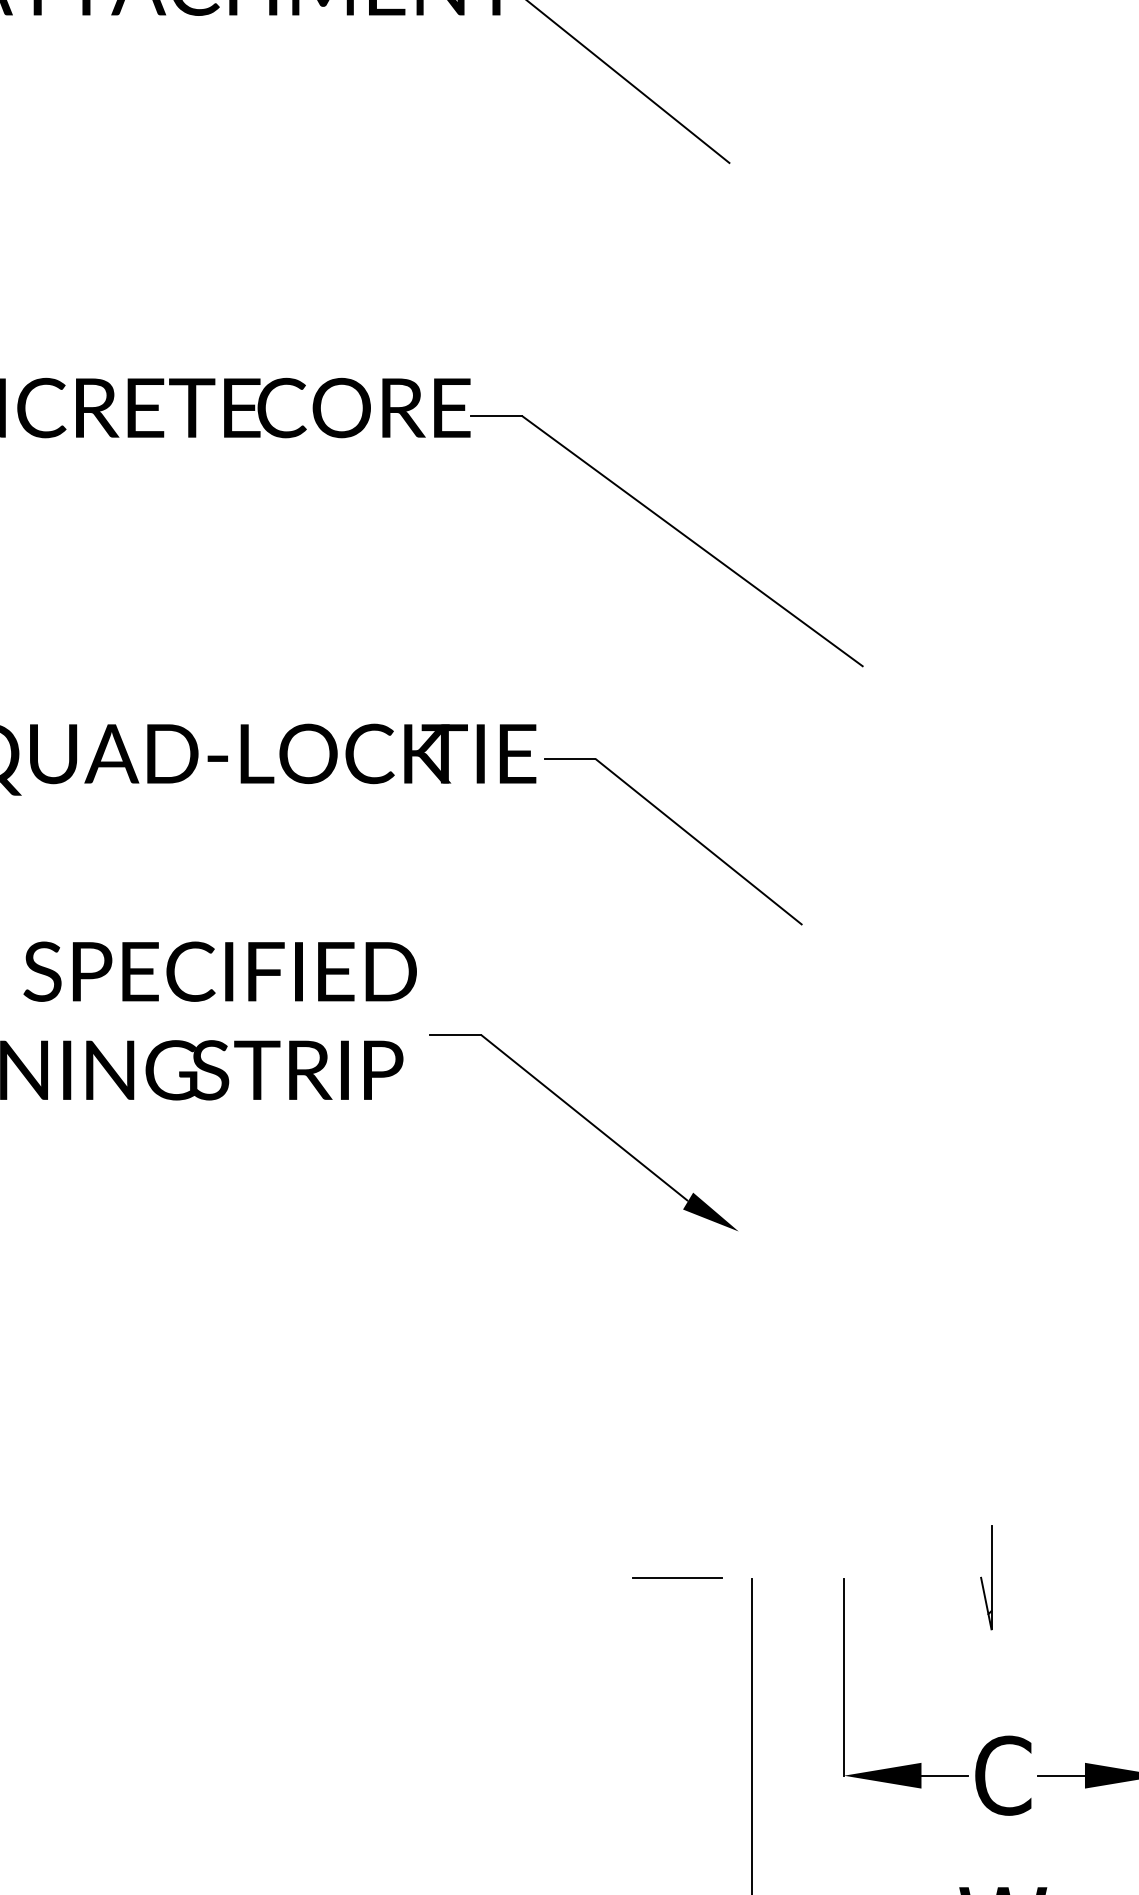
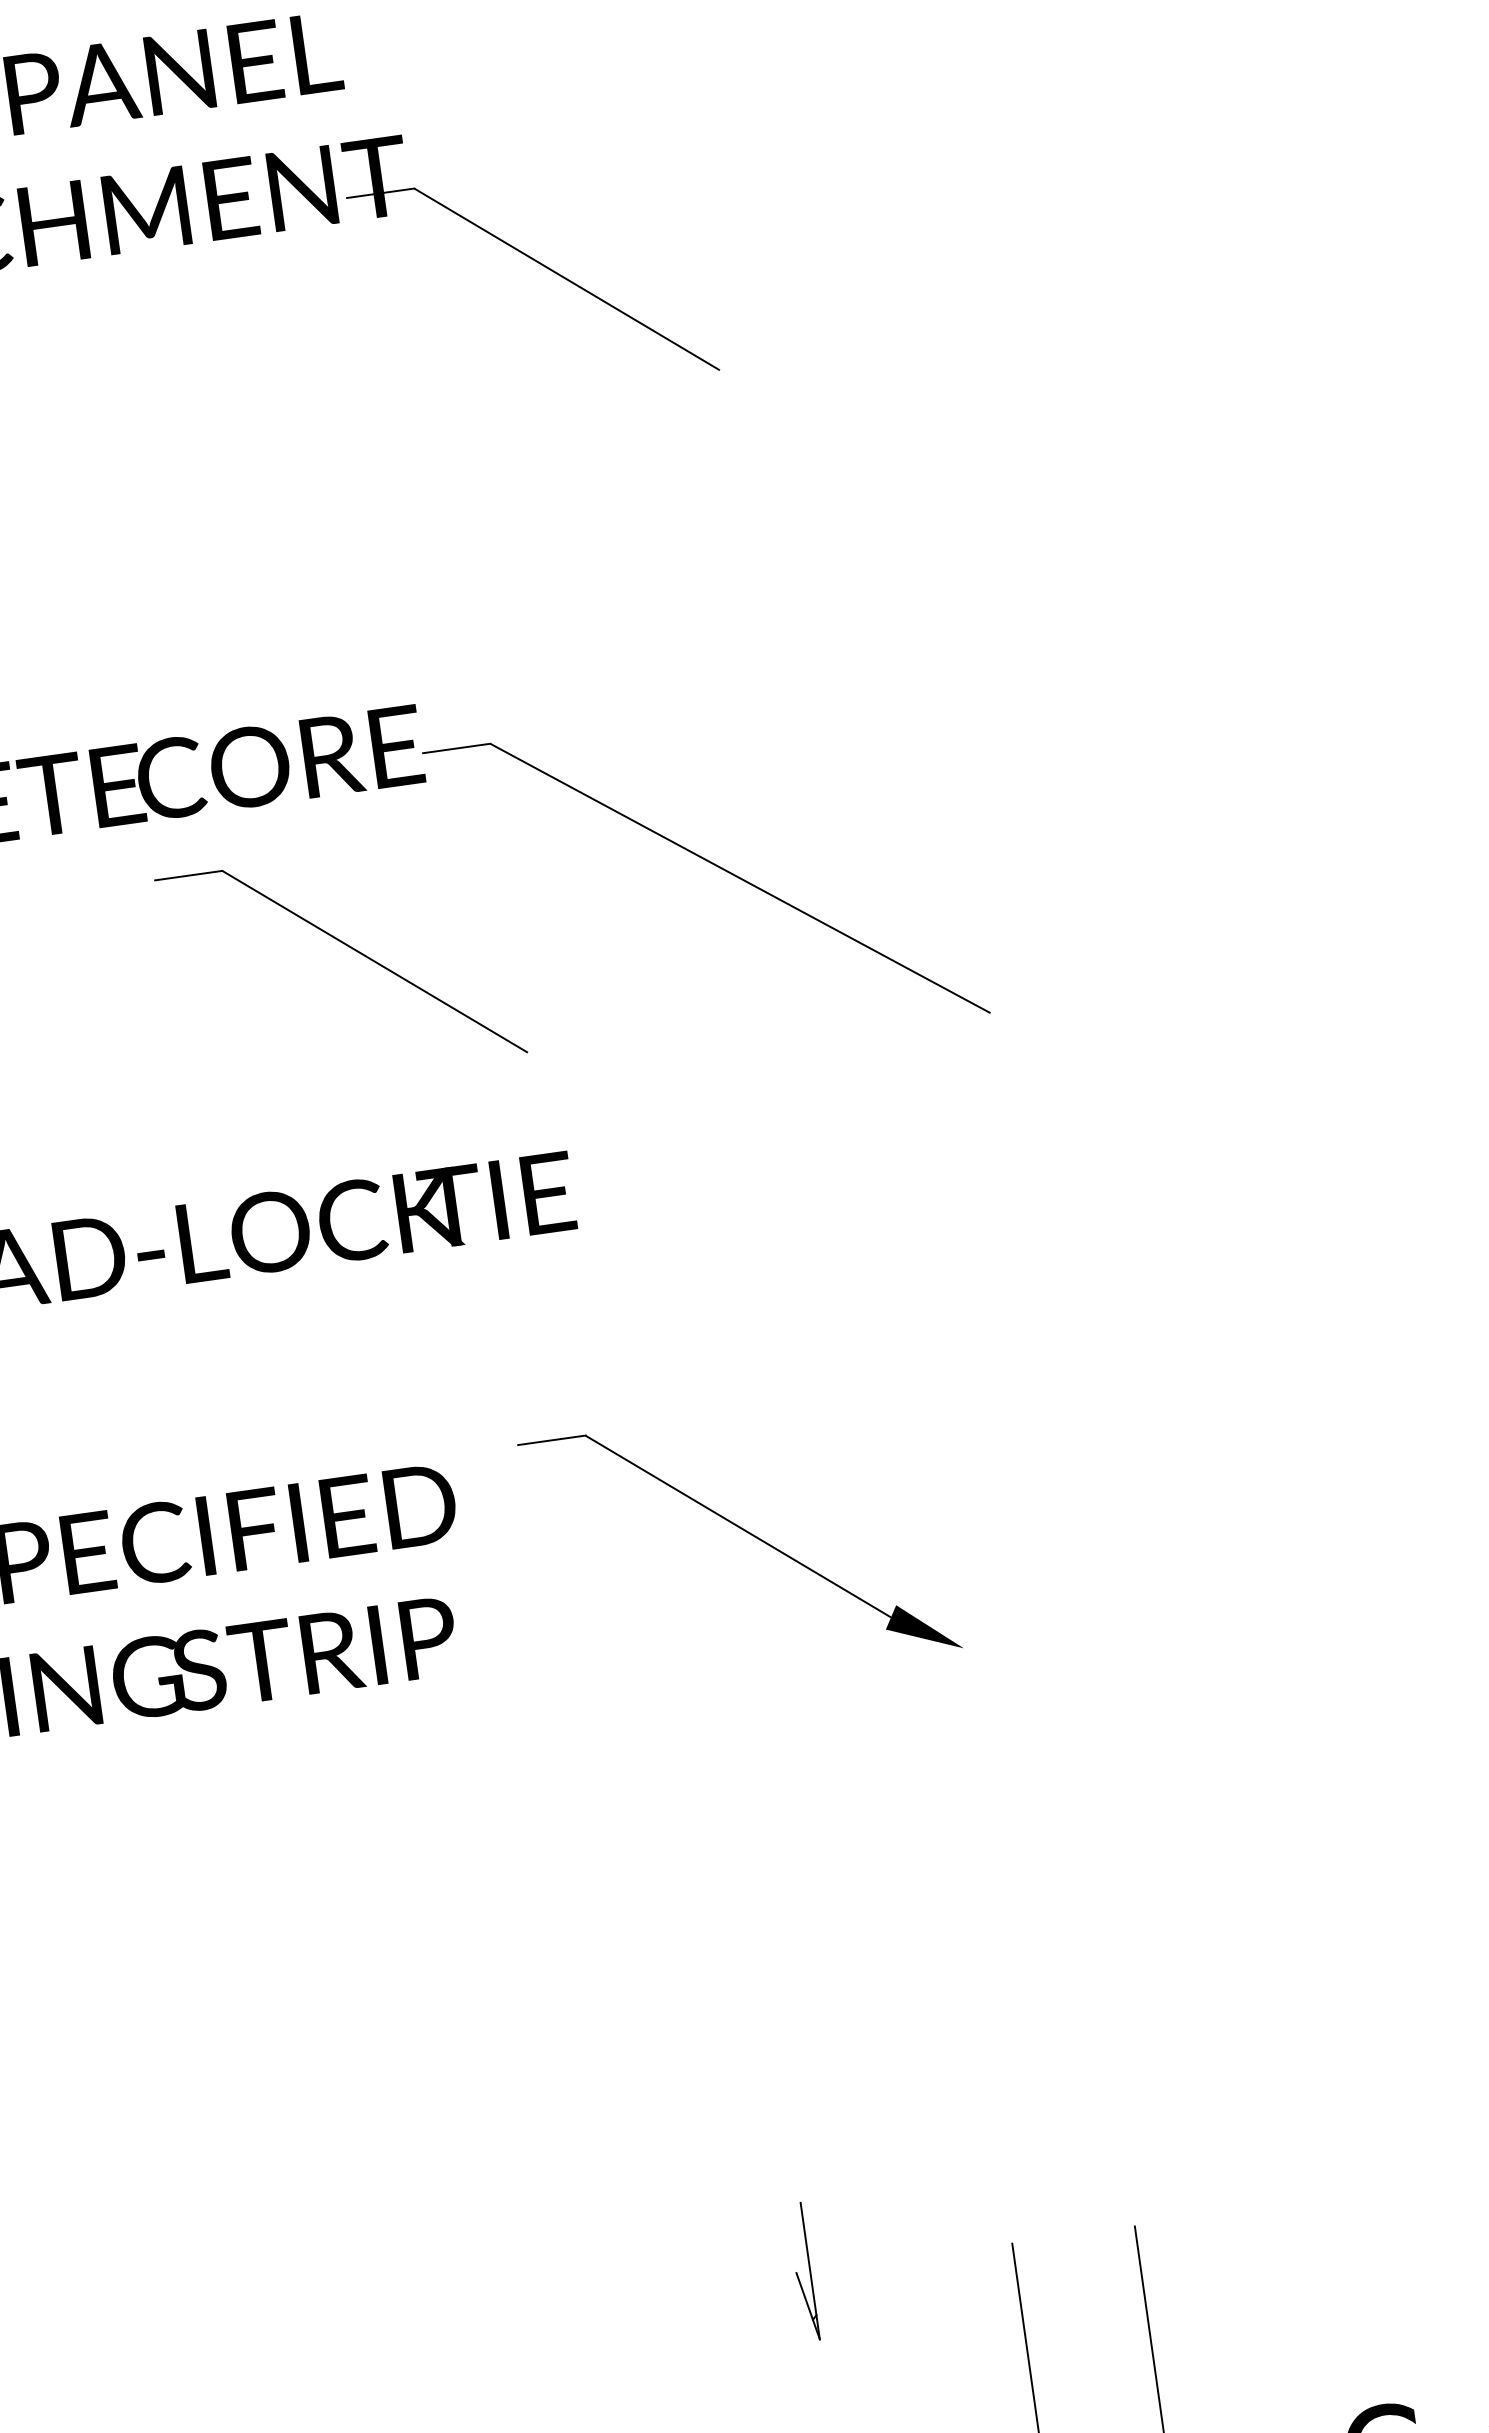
part: (681, 829) -> (349, 948), moved
part: (589, 1123) -> (745, 1532), moved
line: (676, 1577) -> (912, 2256), removed
part: (986, 1577) -> (803, 2271), moved

